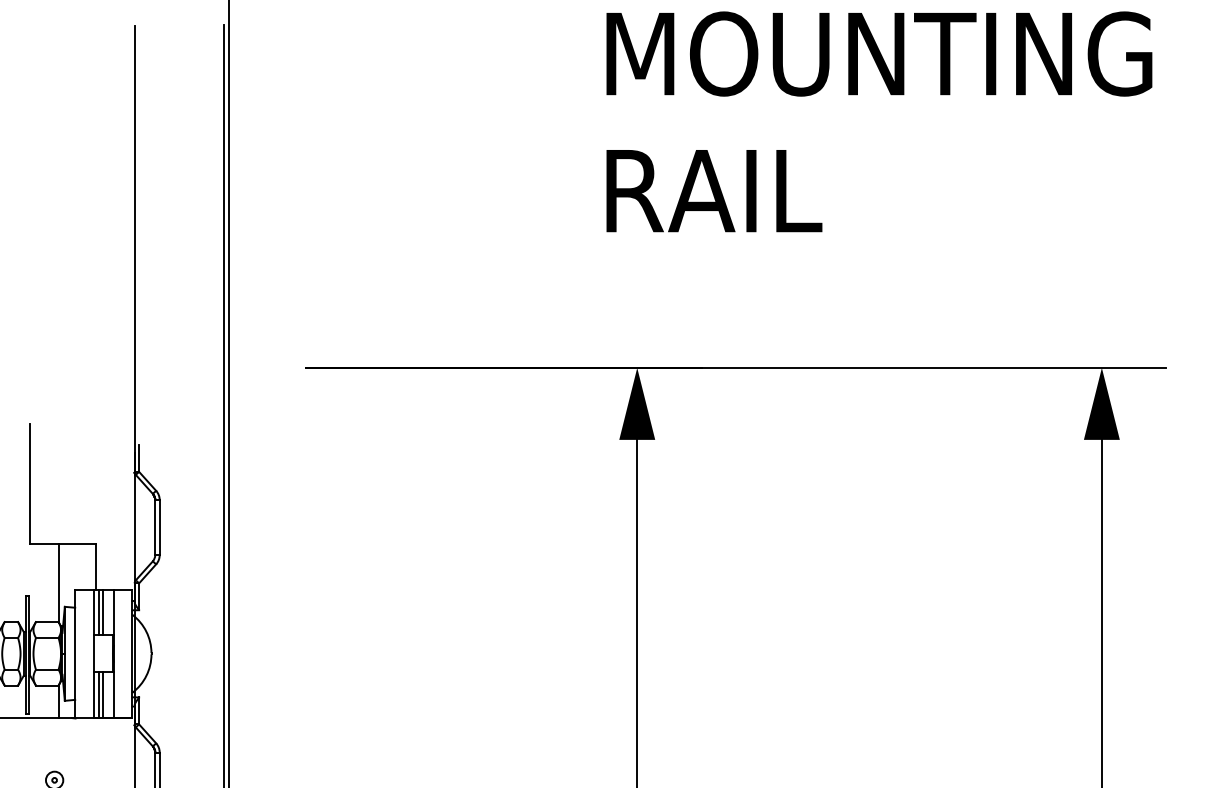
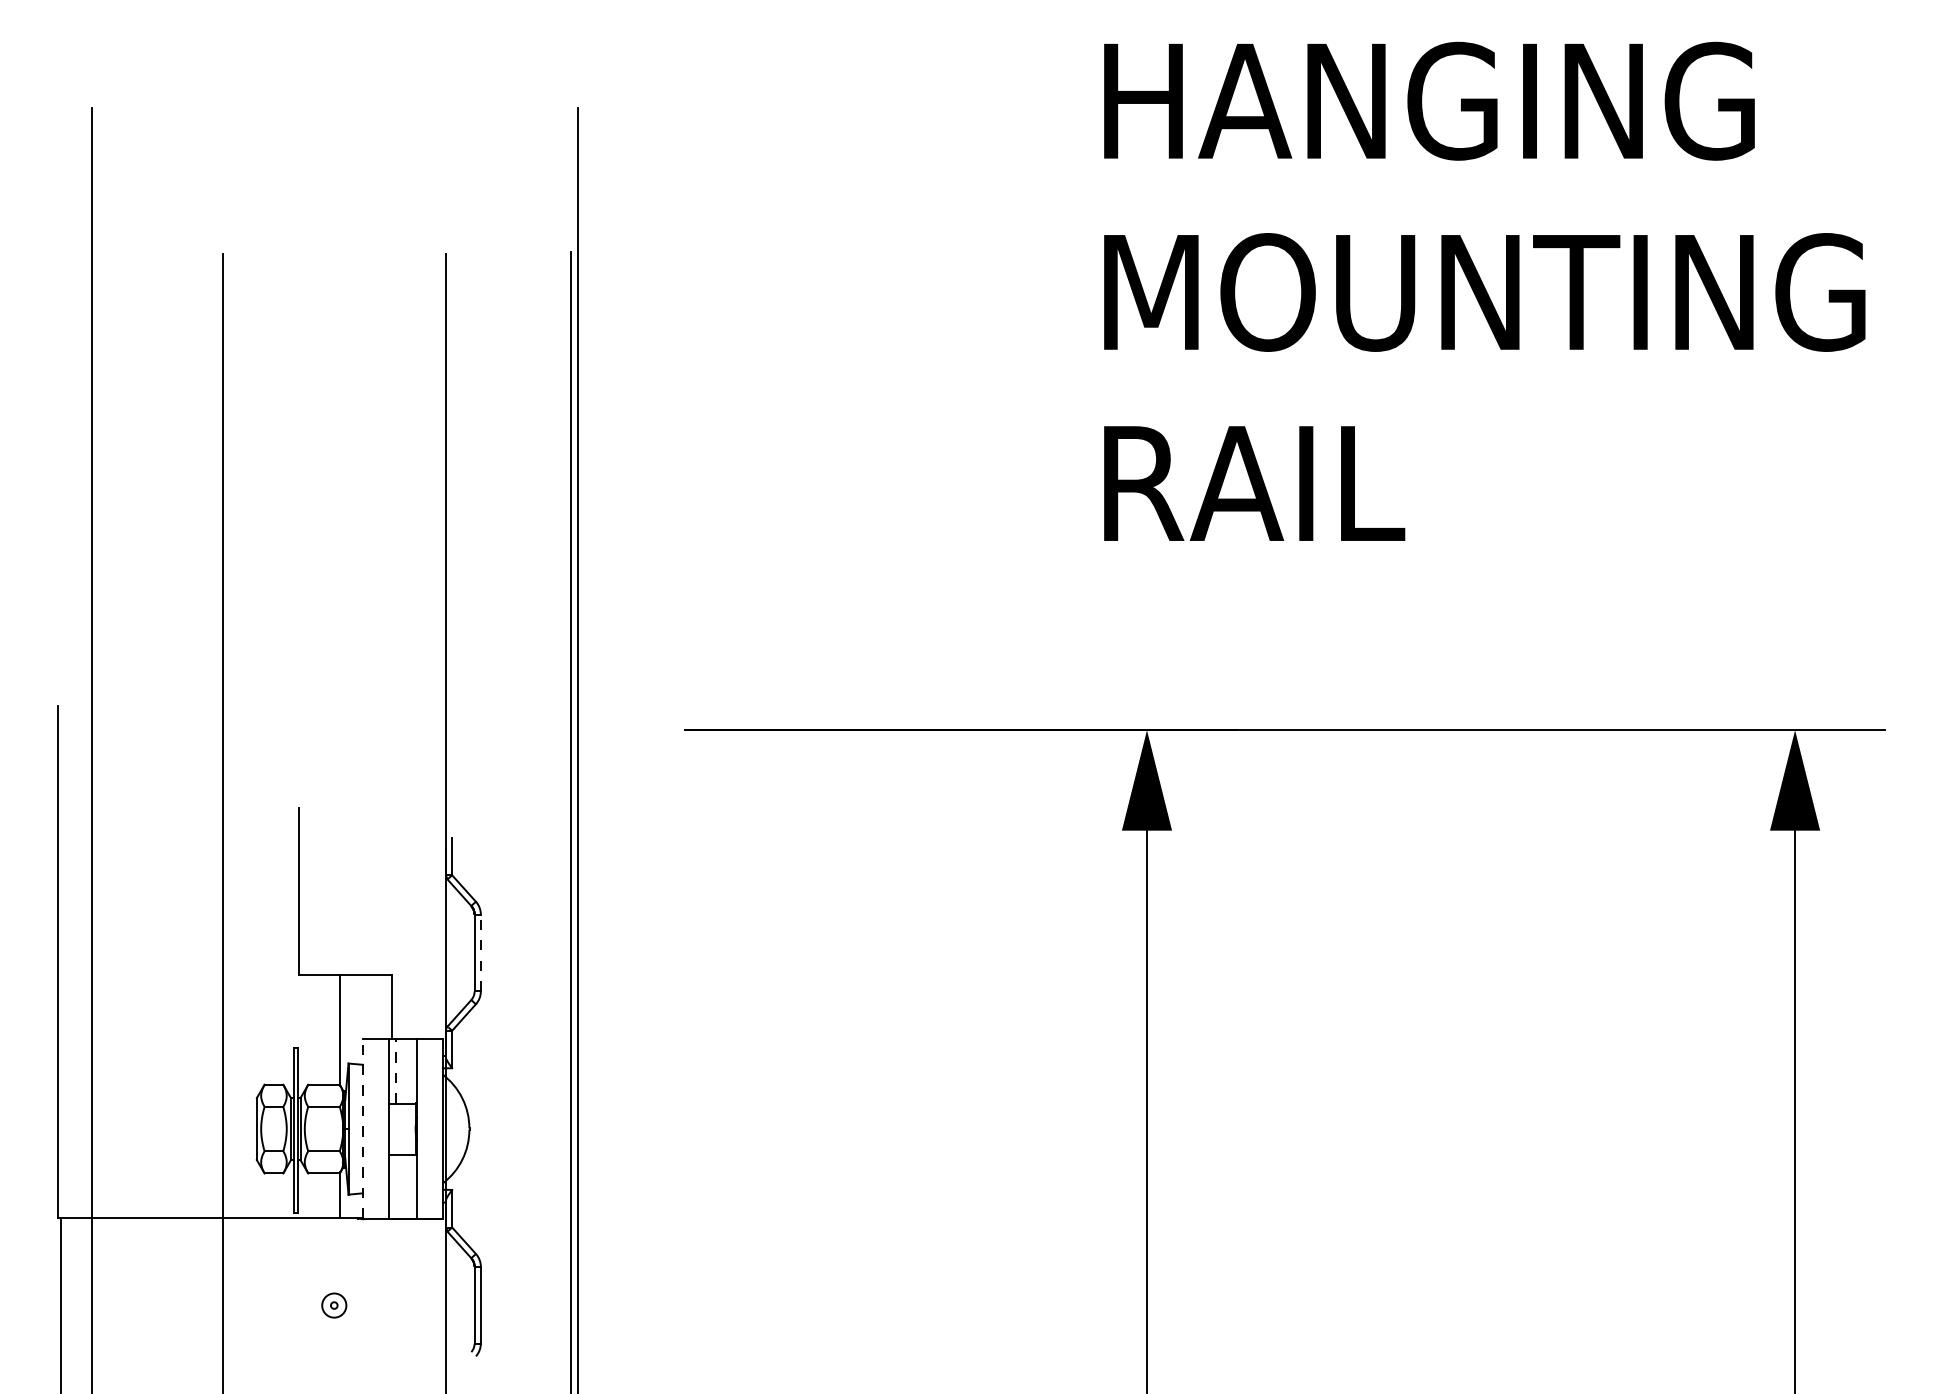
line: (159, 527) -> (480, 952), solid -> dashed
line: (99, 612) -> (396, 1071), solid -> dashed
line: (103, 612) -> (402, 1071), removed
line: (74, 654) -> (362, 1129), solid -> dashed
line: (99, 694) -> (396, 1186), removed
line: (103, 694) -> (402, 1186), removed

